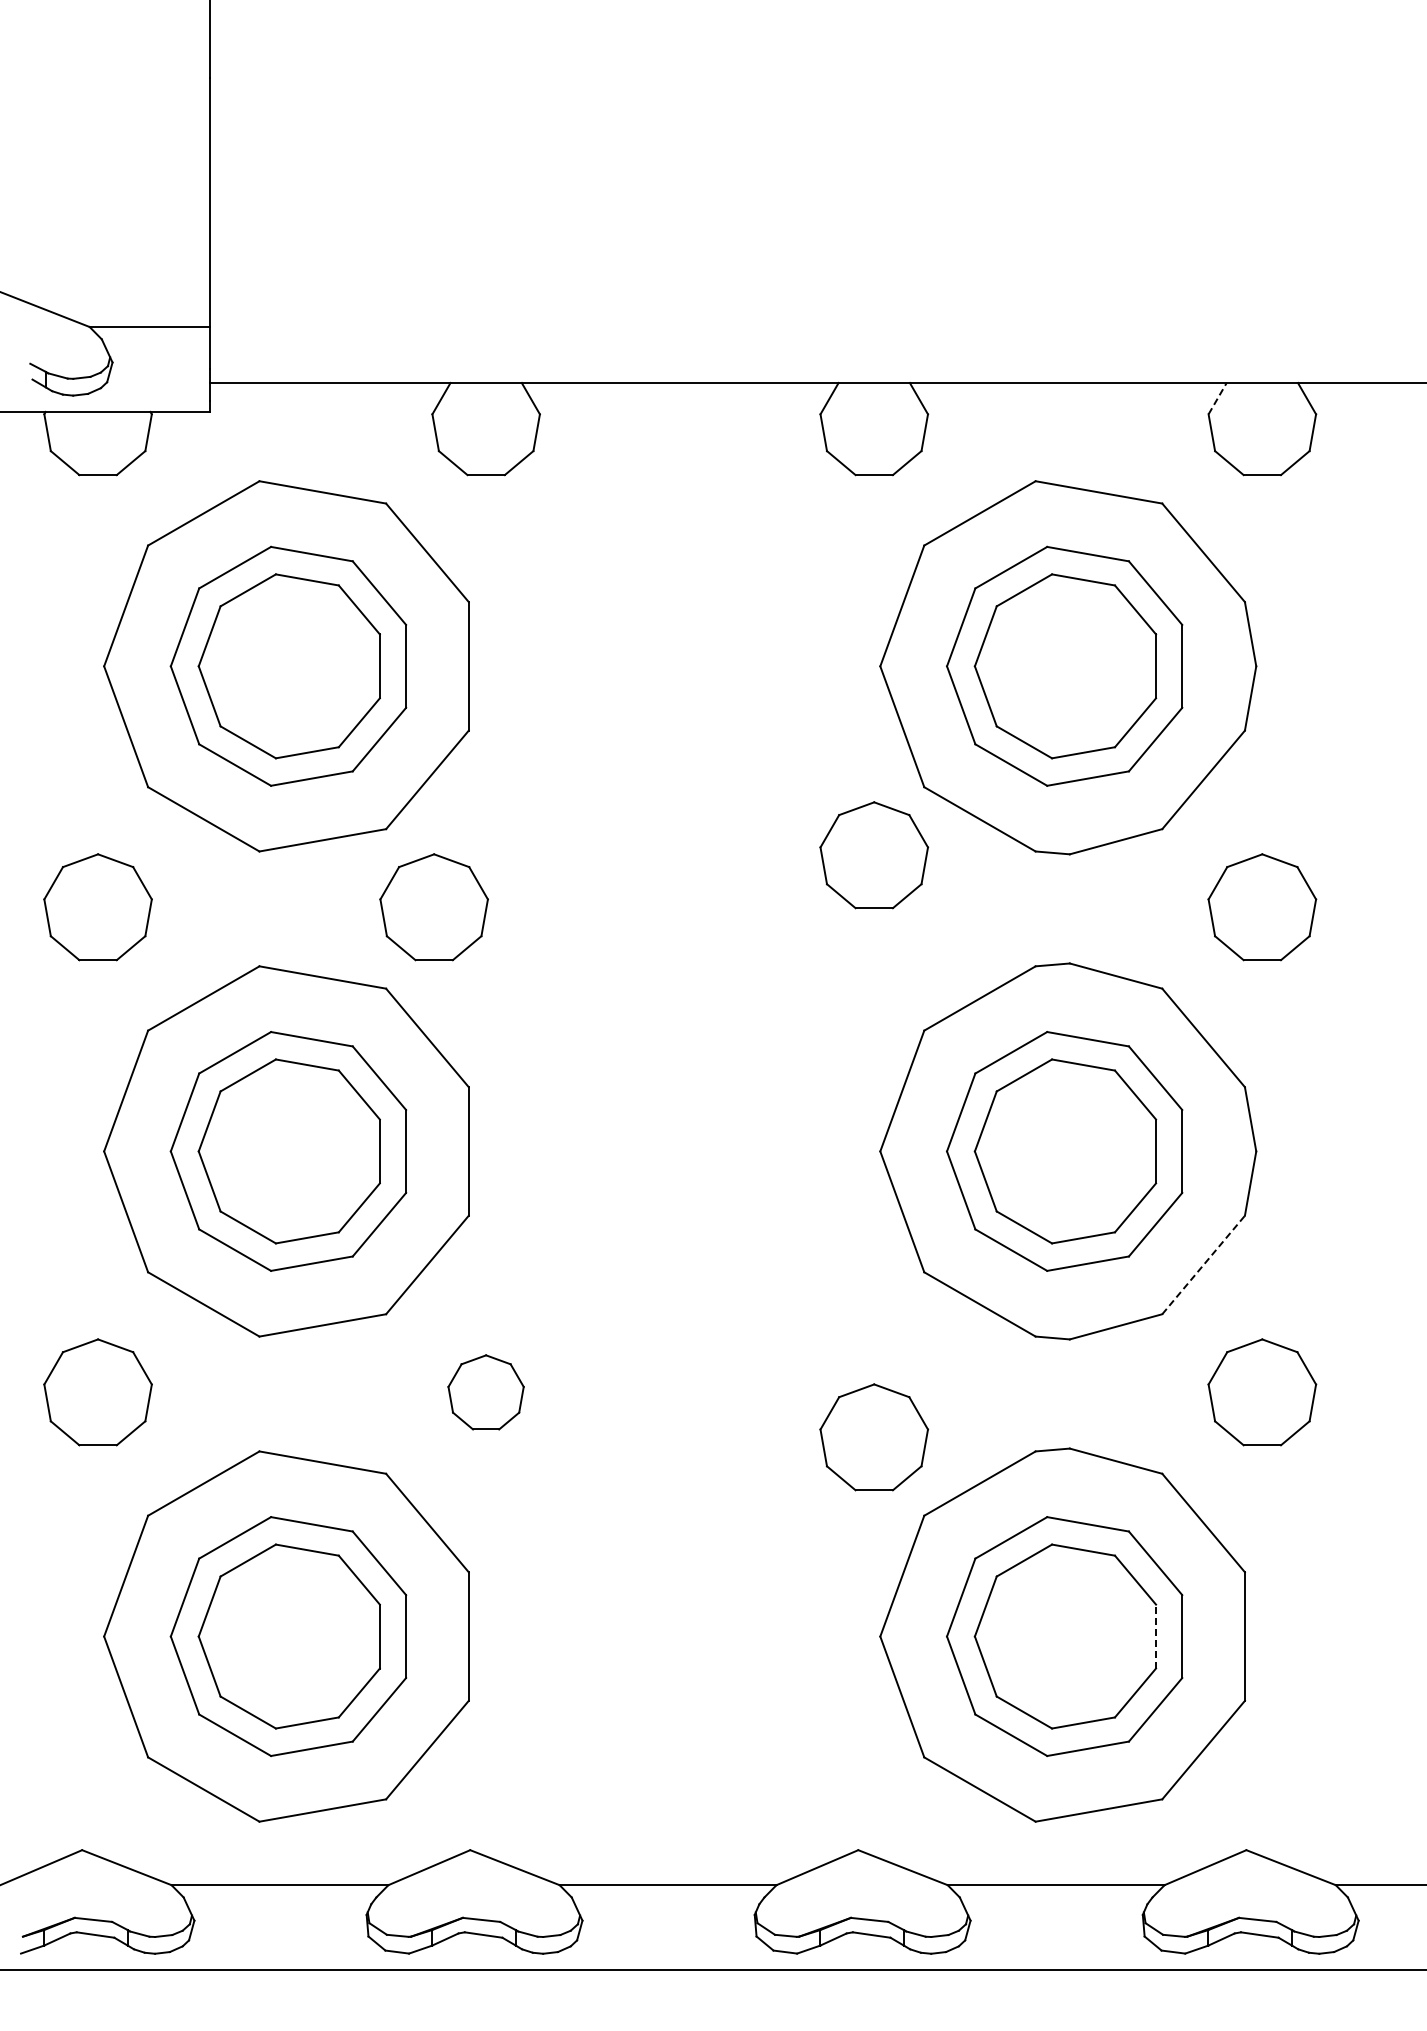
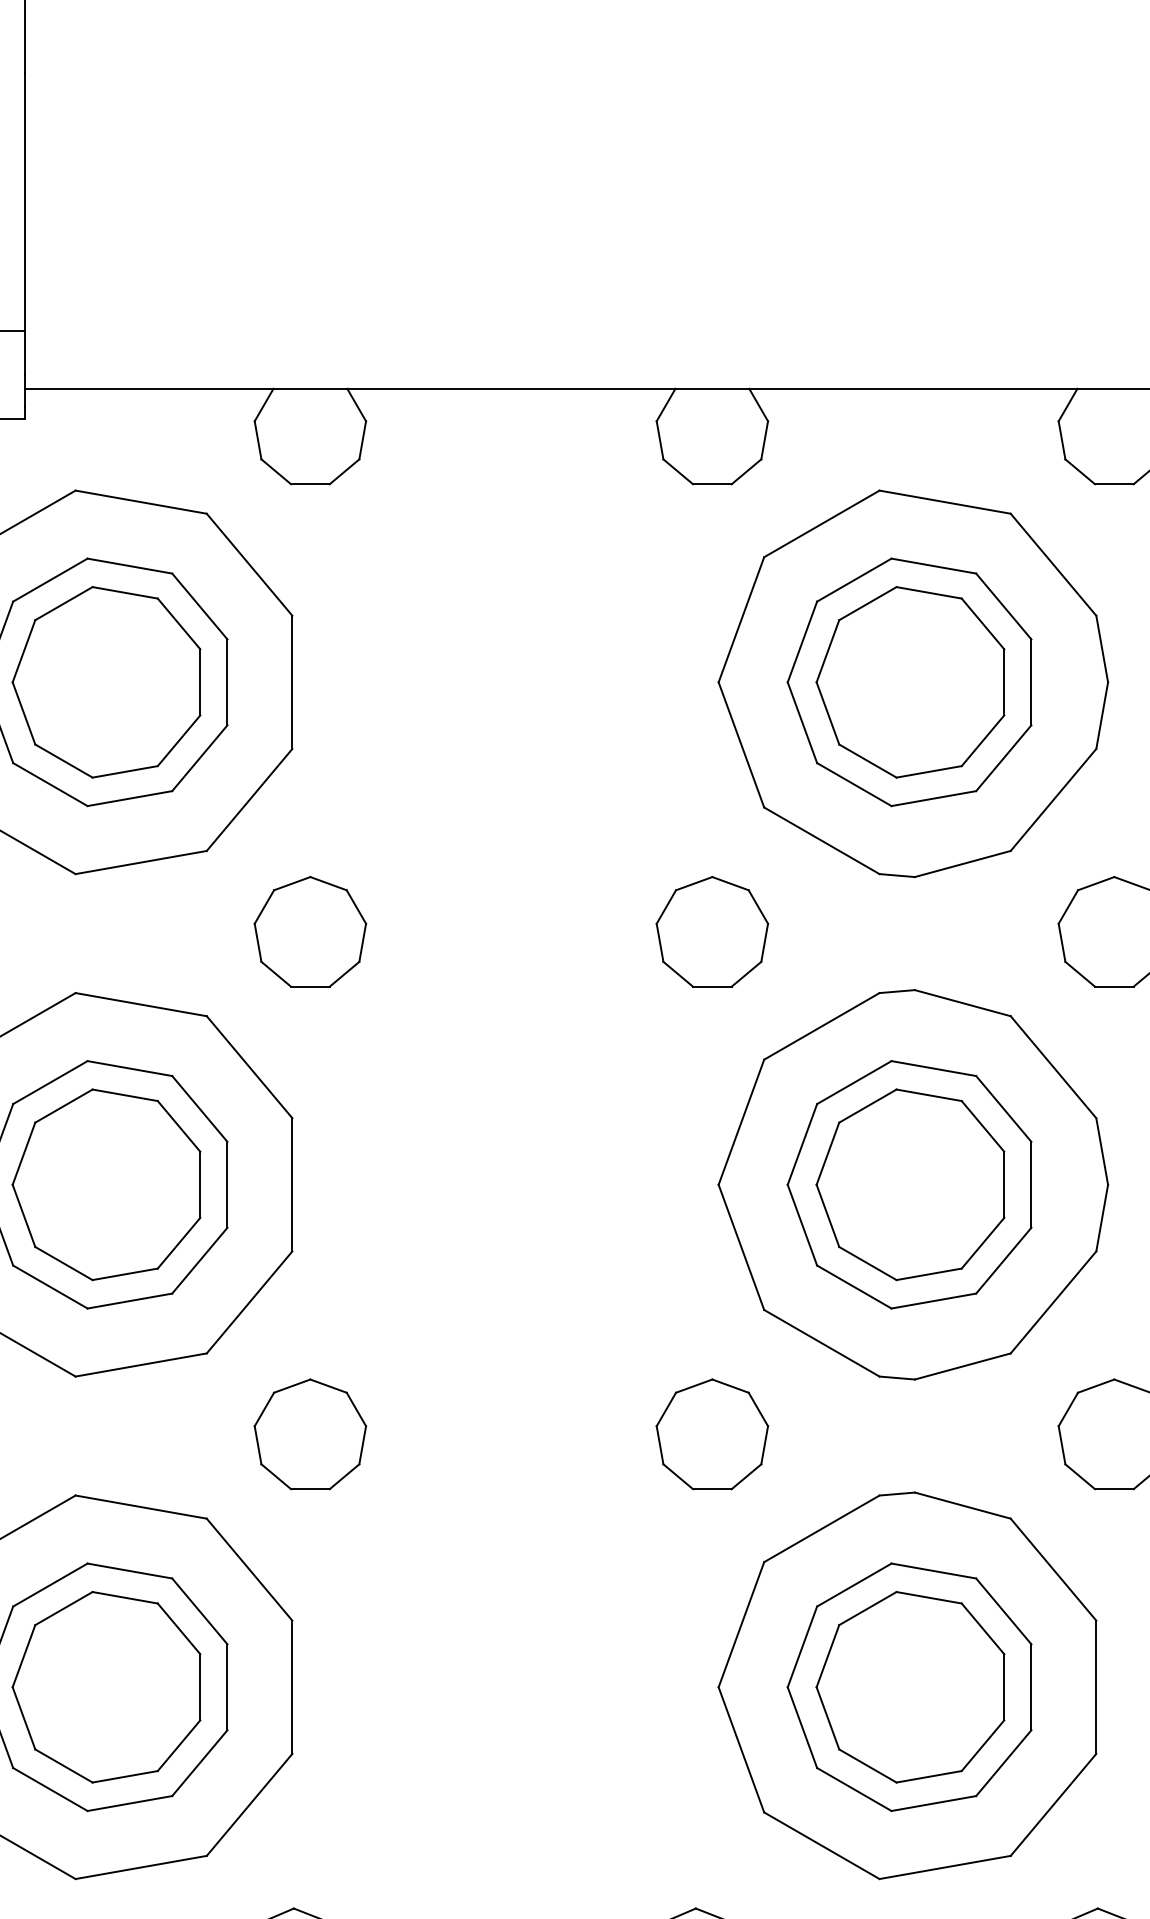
line: (1217, 398) -> (1067, 404), dashed -> solid
part: (874, 855) -> (712, 932), moved
part: (433, 907) -> (309, 932), moved
line: (1203, 1264) -> (1053, 1301), dashed -> solid
part: (485, 1392) -> (309, 1434), size x1.43
part: (874, 1437) -> (712, 1434), moved
line: (1156, 1636) -> (1004, 1687), dashed -> solid

